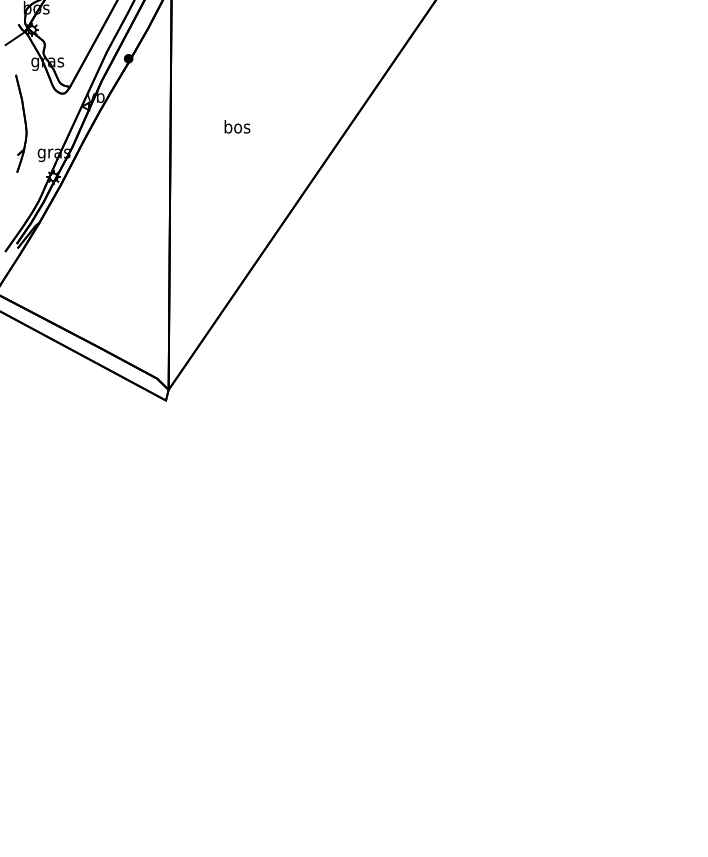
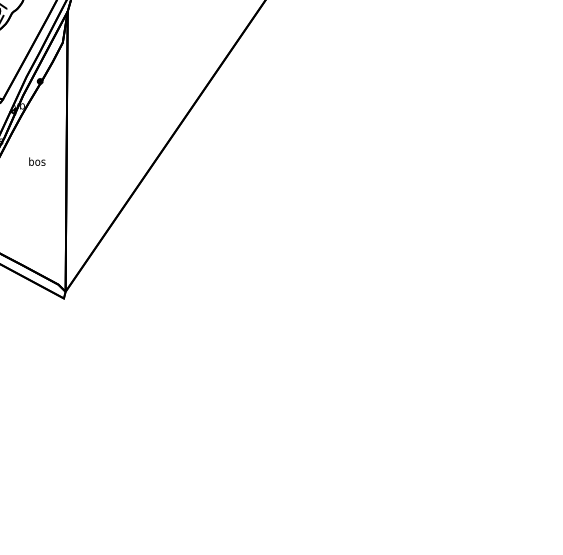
text: (237, 126) -> (37, 161), moved

